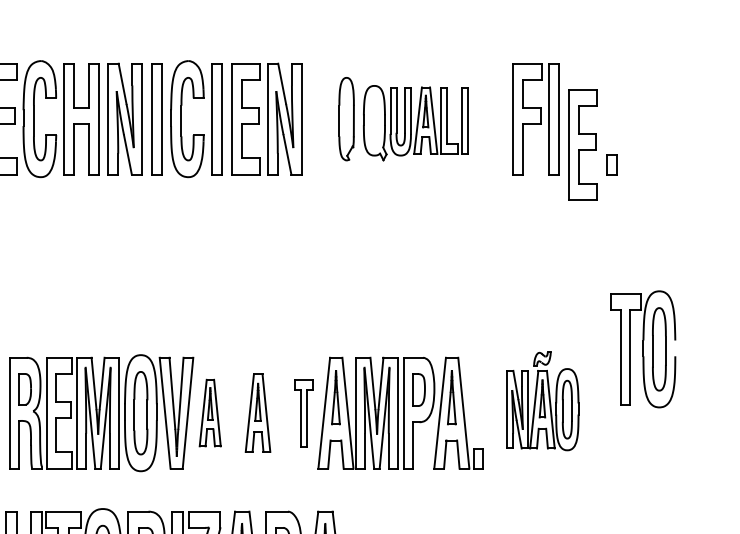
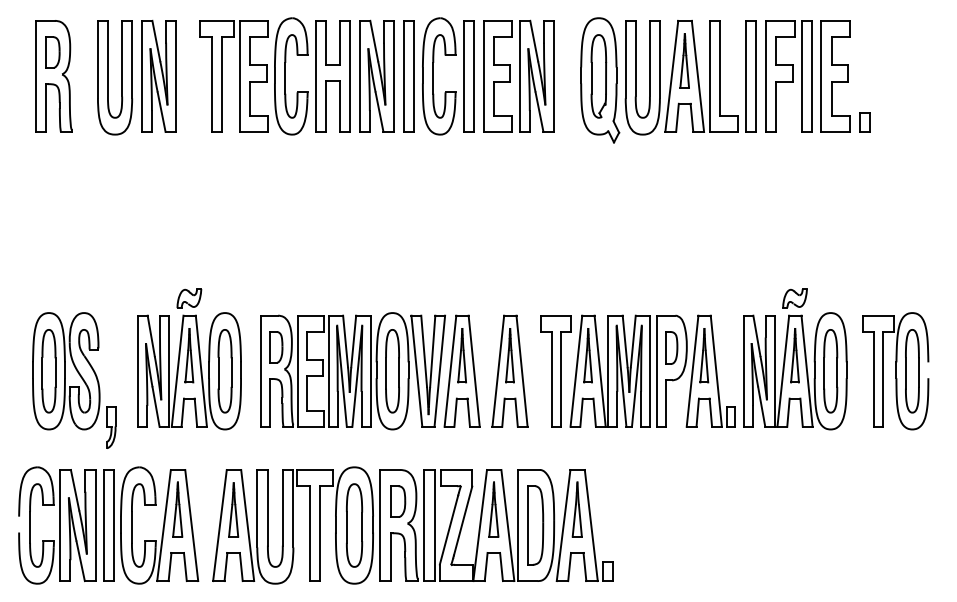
part: (416, 123) -> (668, 80), size x1.67
part: (582, 145) -> (835, 76), moved
part: (642, 349) -> (895, 371), moved
part: (542, 401) -> (795, 359), size x1.43
part: (209, 412) -> (461, 370), size x1.67
part: (257, 412) -> (509, 370), size x1.43
part: (303, 413) -> (555, 371), size x1.67

